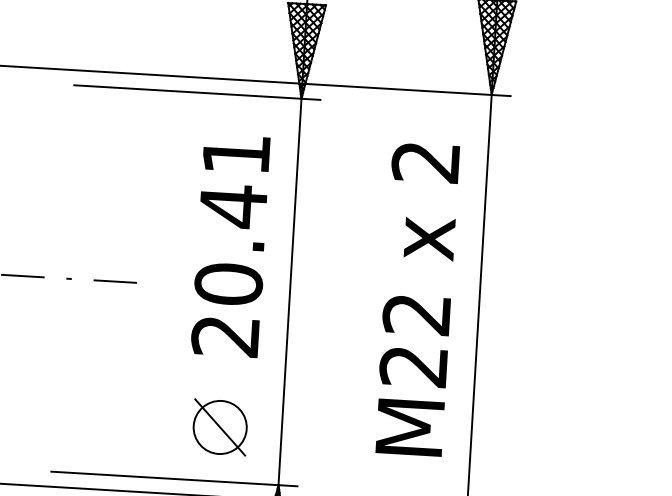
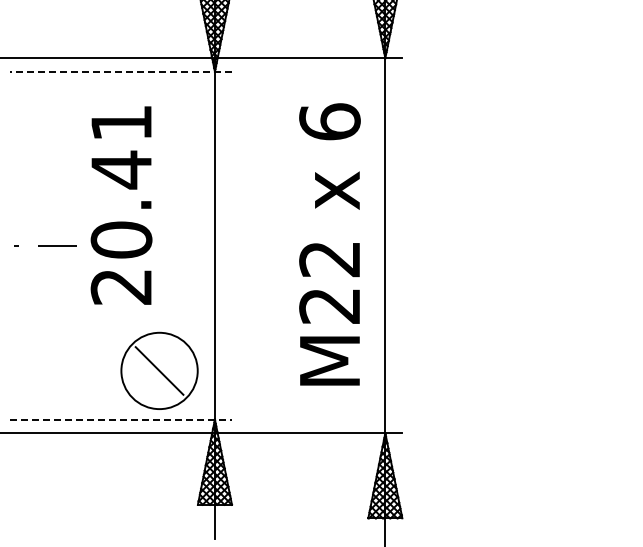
line: (197, 92) -> (121, 71), solid -> dashed
text: (425, 161) -> (329, 121), 2 -> 6
text: (230, 245) -> (121, 205), moved
circle: (220, 426) -> (159, 370), size x1.6
line: (174, 478) -> (121, 419), solid -> dashed

